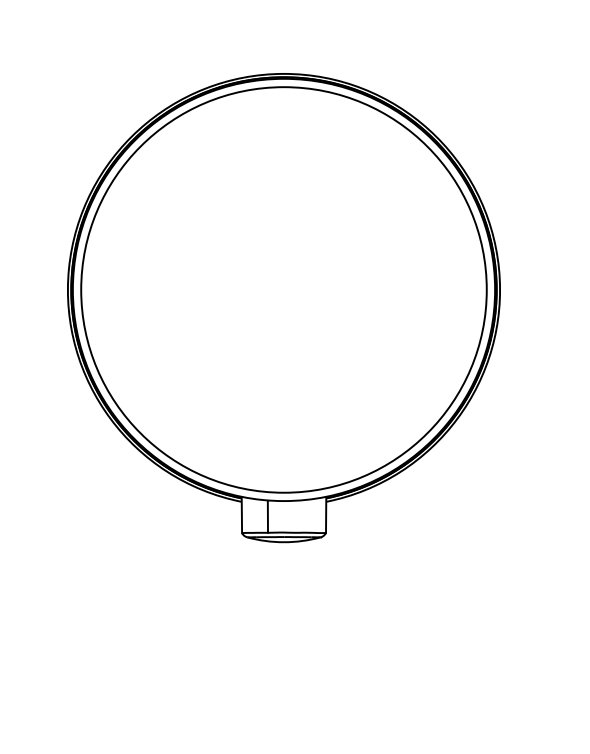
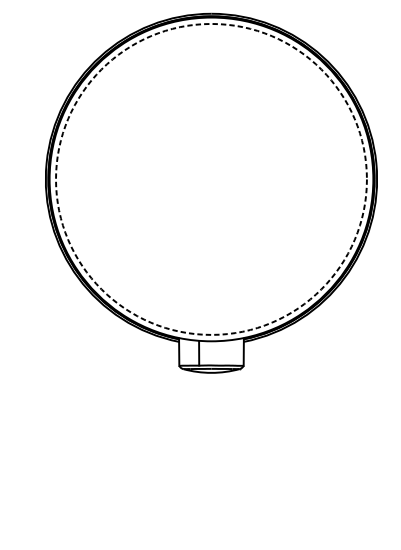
circle: (283, 289) -> (211, 179), solid -> dashed

